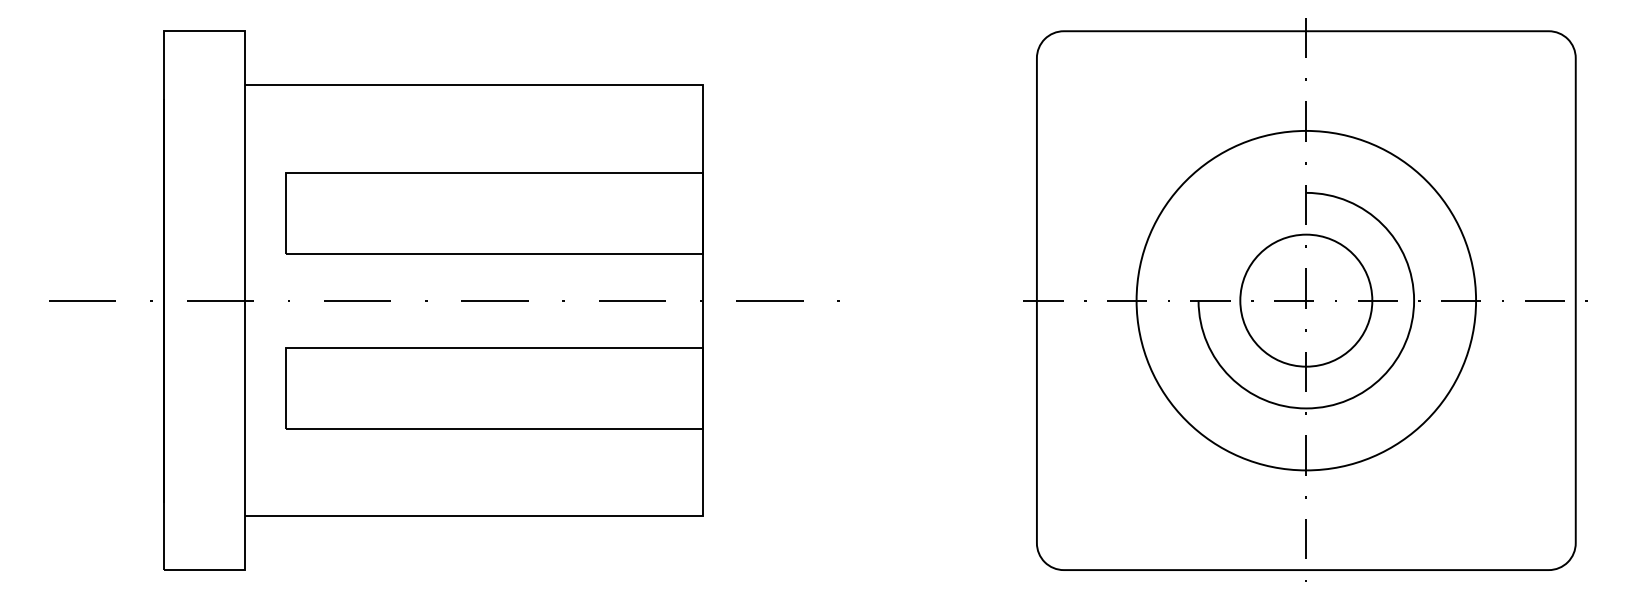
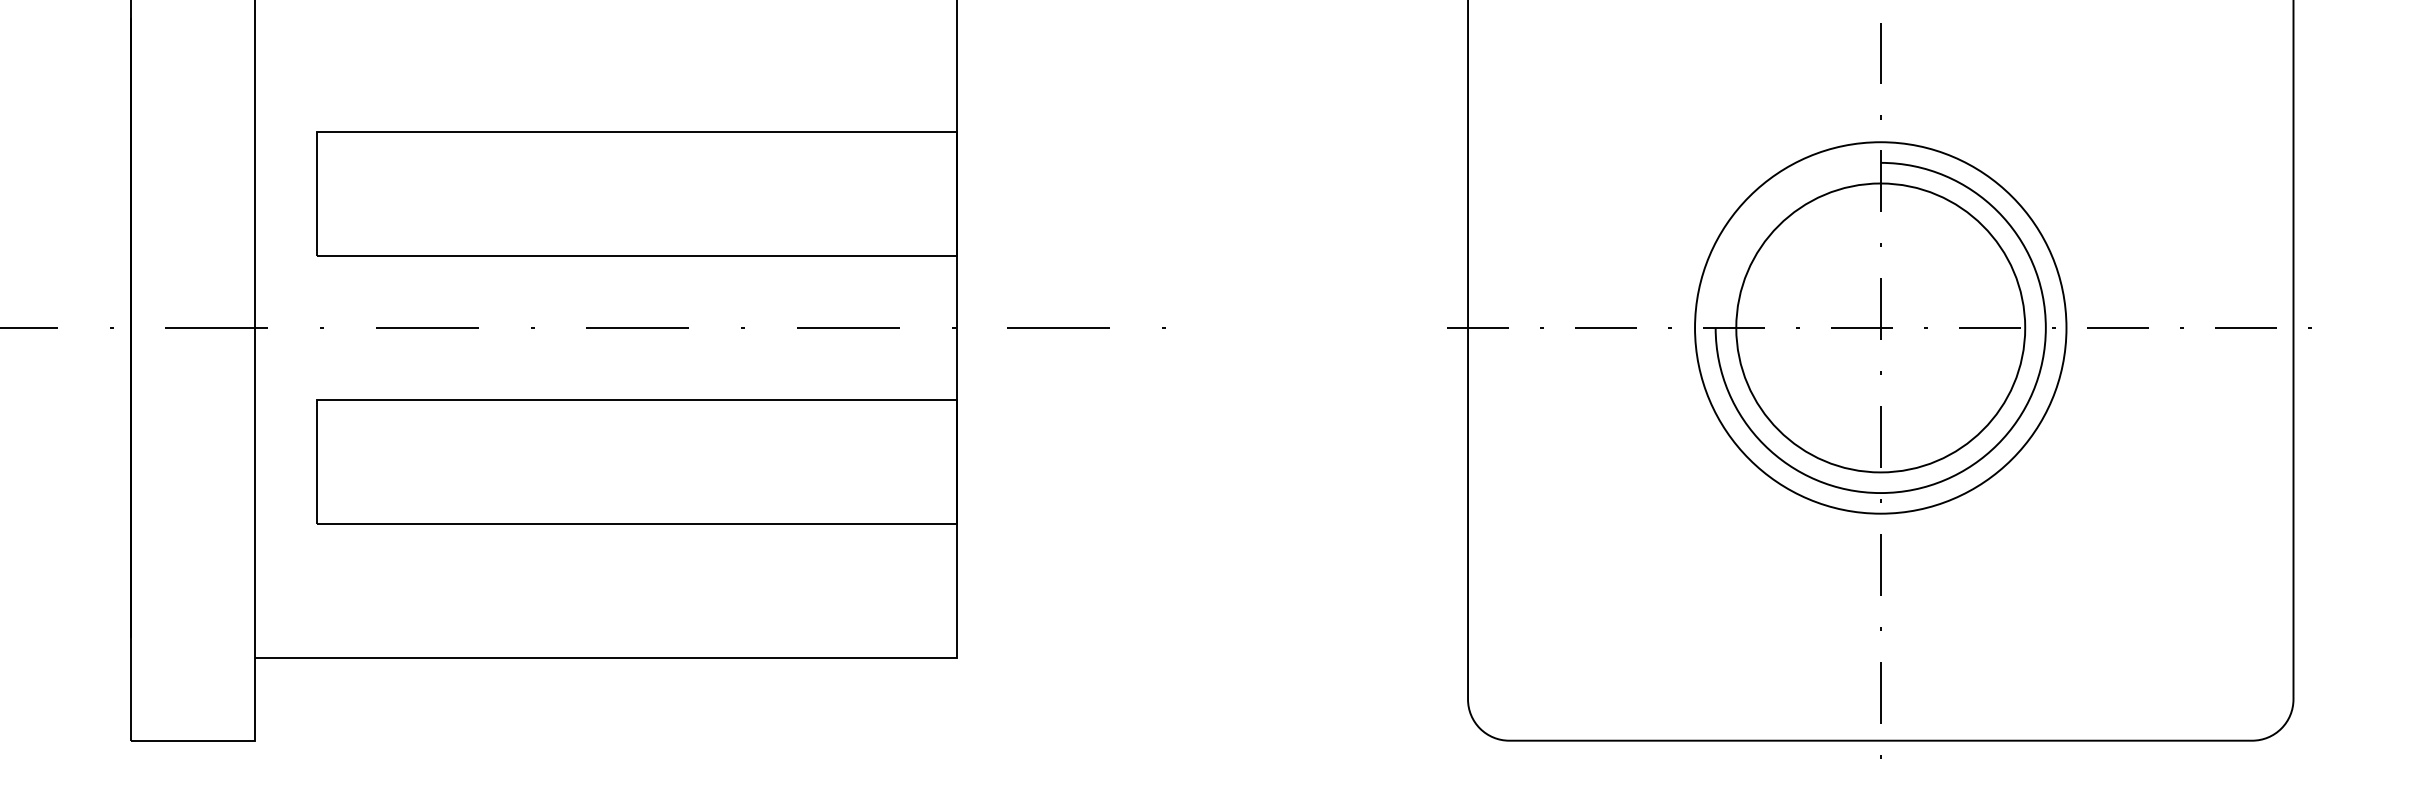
circle: (1306, 300) -> (1881, 327), size x0.71
circle: (1306, 300) -> (1881, 327), size x1.43

